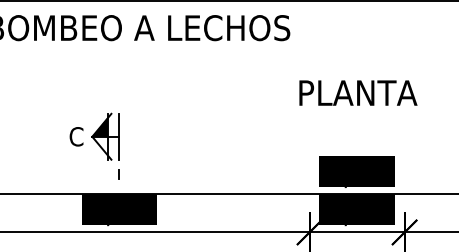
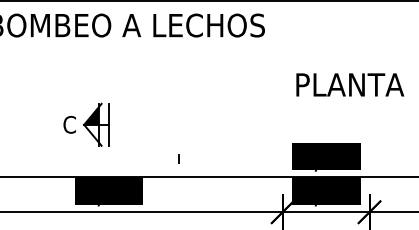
text: (358, 92) -> (350, 84), moved
line: (118, 173) -> (178, 158), moved

